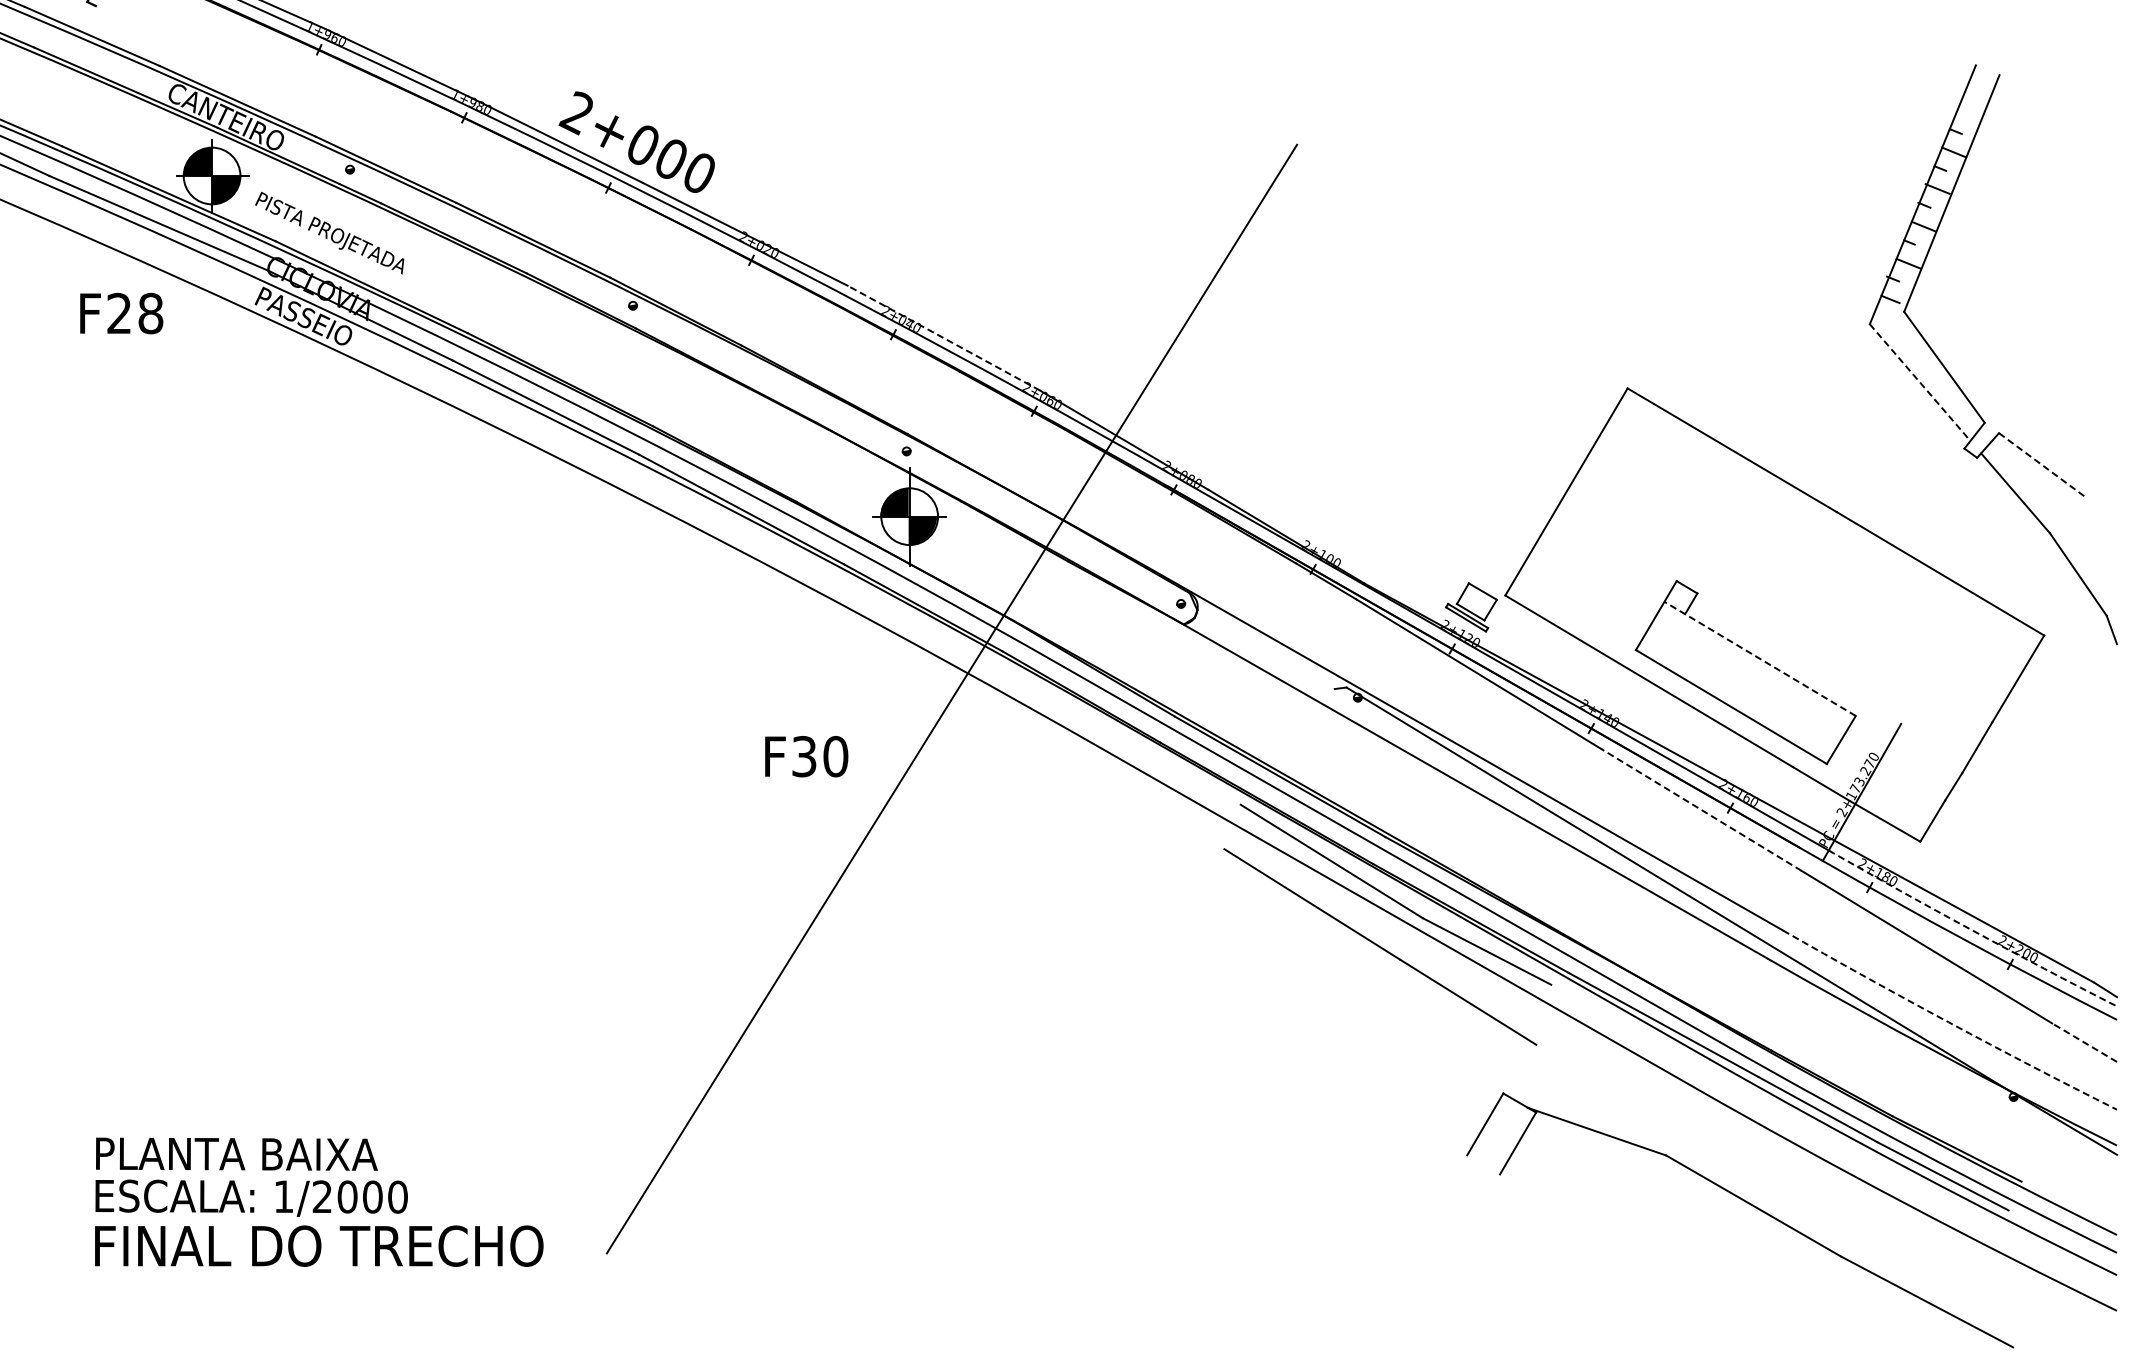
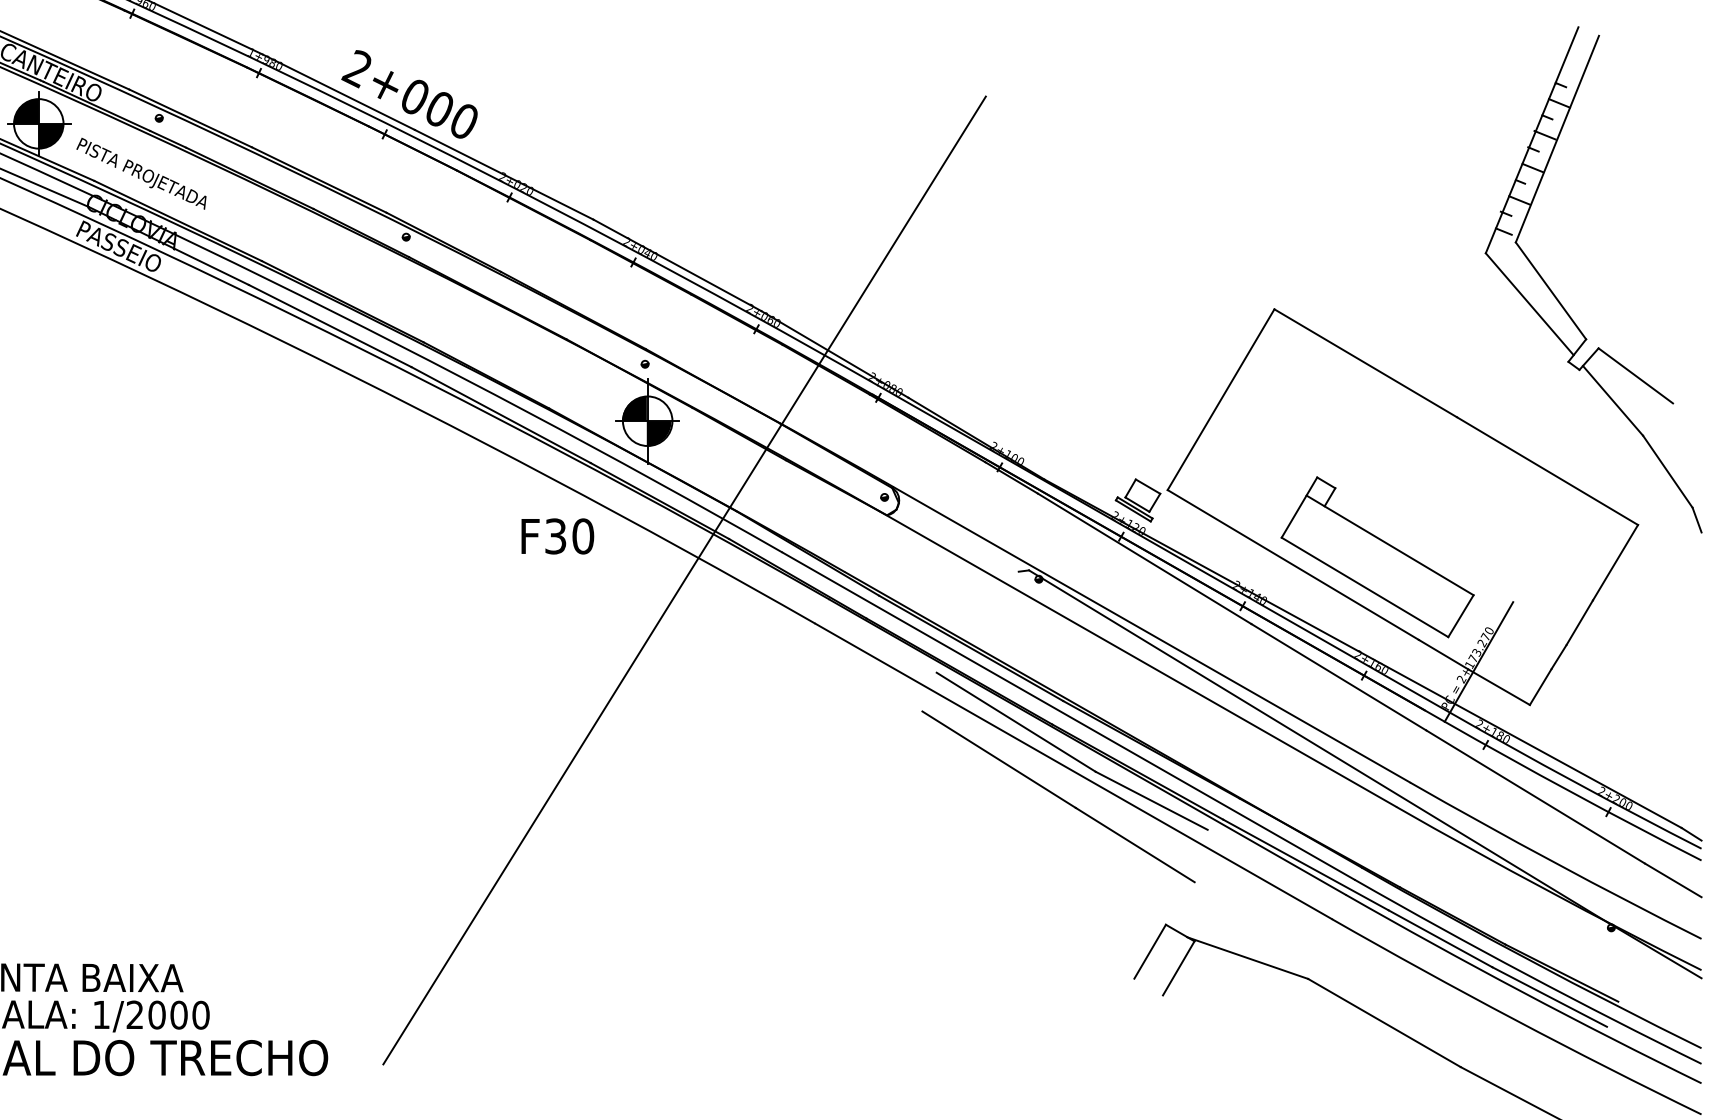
line: (943, 338) -> (677, 265), dashed -> solid
line: (1920, 383) -> (1530, 304), dashed -> solid
line: (2042, 465) -> (1636, 376), dashed -> solid
line: (1759, 658) -> (1389, 545), dashed -> solid
text: (806, 756) -> (557, 536), moved
line: (1701, 809) -> (1338, 676), dashed -> solid
arc: (1971, 930) -> (1574, 782), dashed -> solid
arc: (1948, 1022) -> (1554, 862), dashed -> solid
line: (2084, 1042) -> (1673, 880), dashed -> solid

